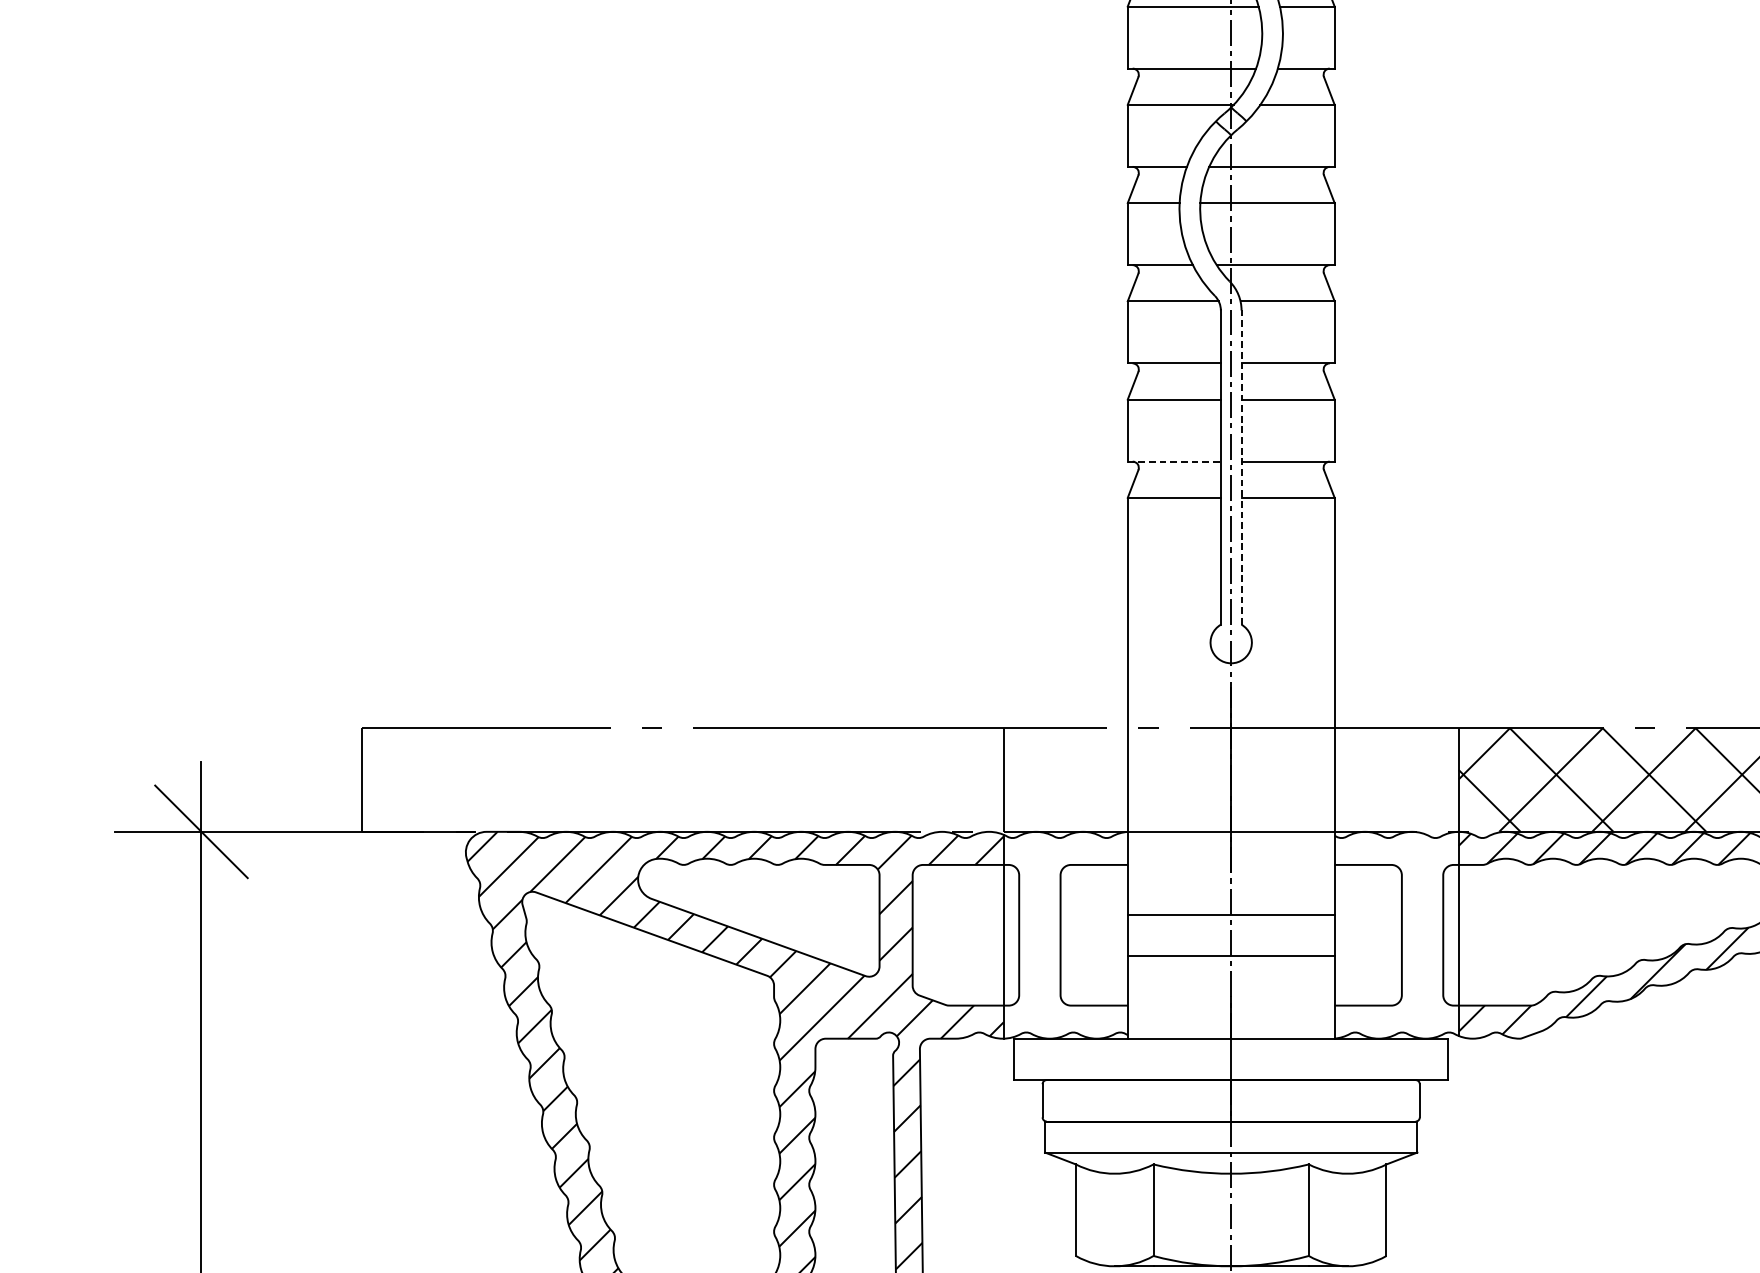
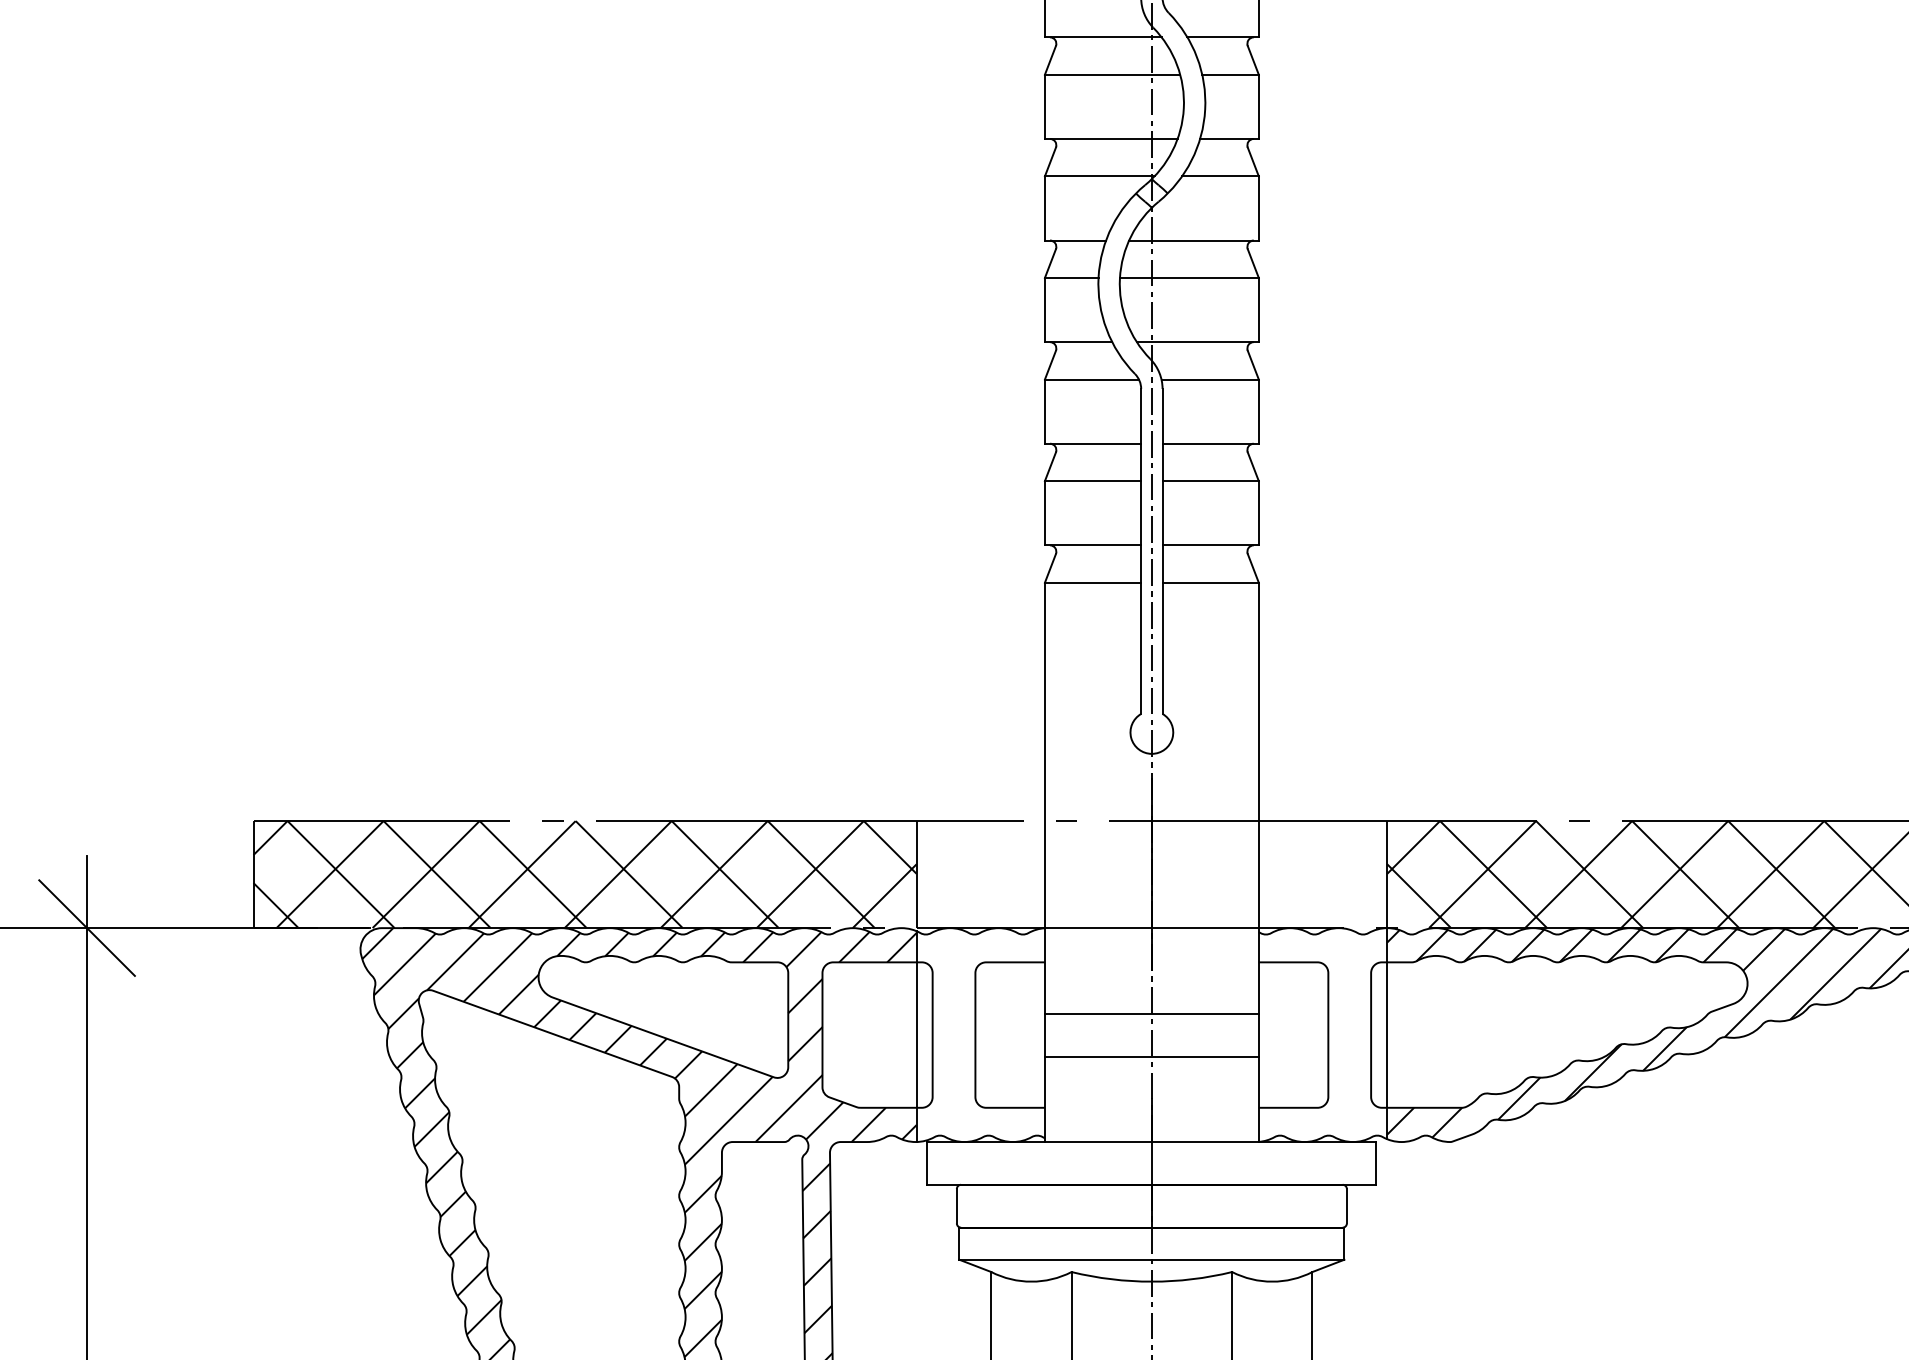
line: (1174, 461) -> (1093, 545), dashed -> solid
line: (1241, 466) -> (1162, 550), dashed -> solid
hatch: (682, 779) -> (584, 874), added

